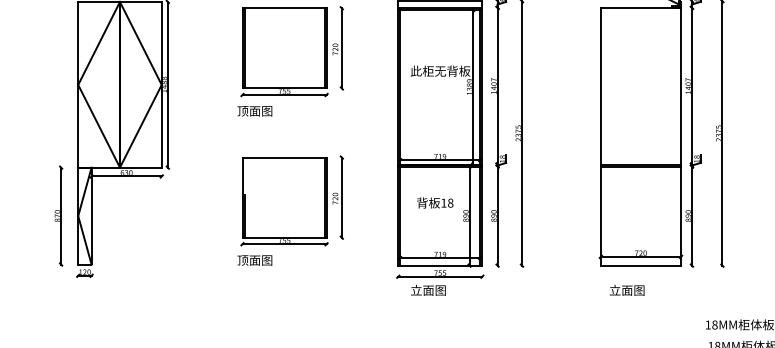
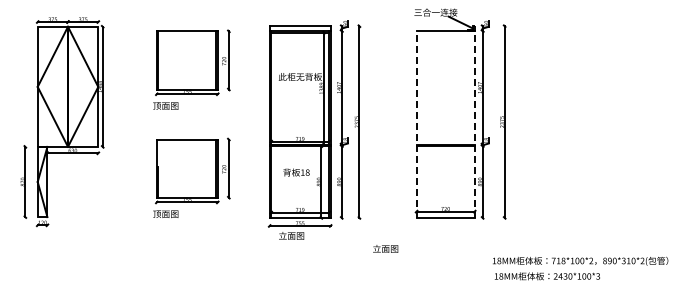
line: (600, 135) -> (416, 123), solid -> dashed
line: (680, 135) -> (474, 123), solid -> dashed
text: (626, 289) -> (385, 248), moved

